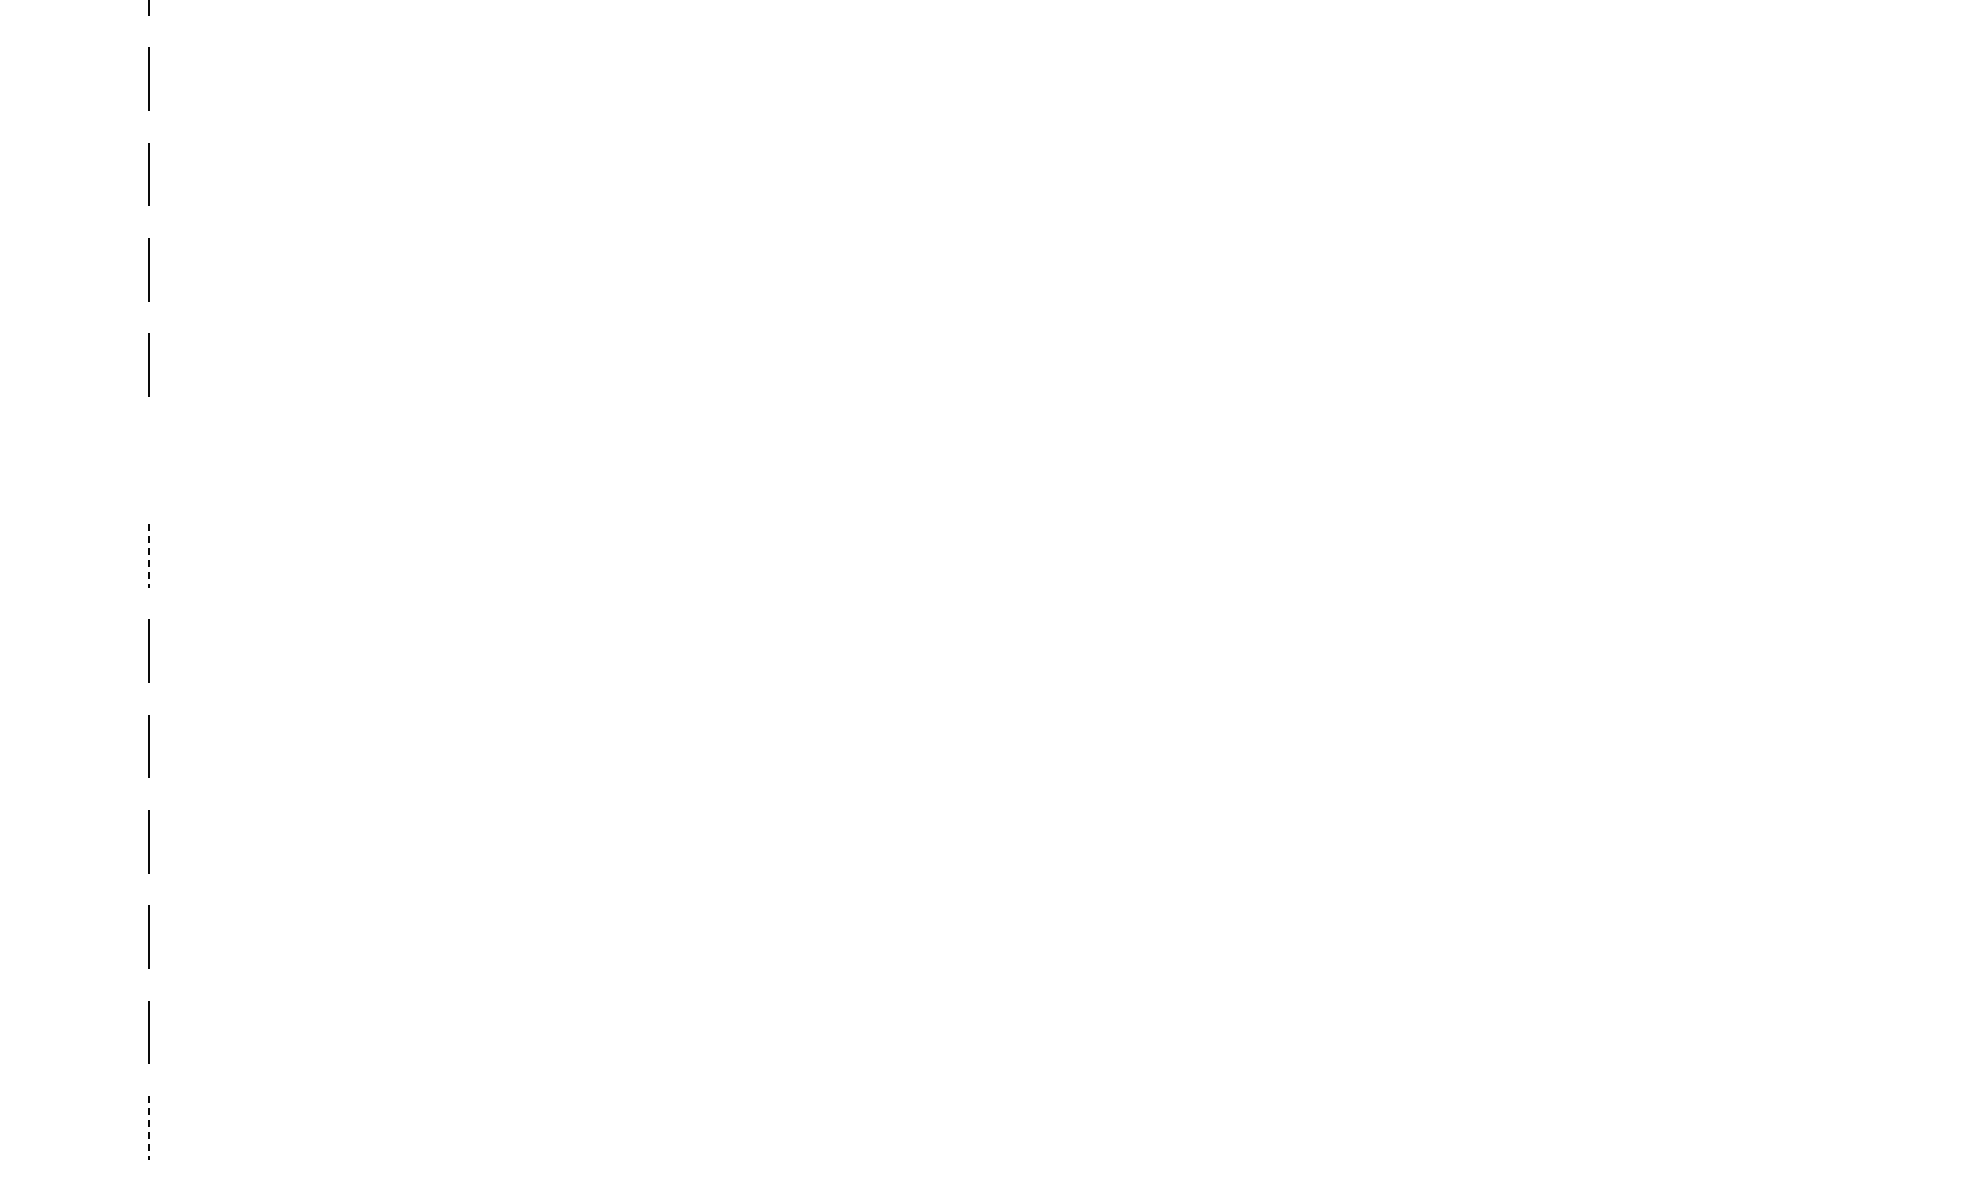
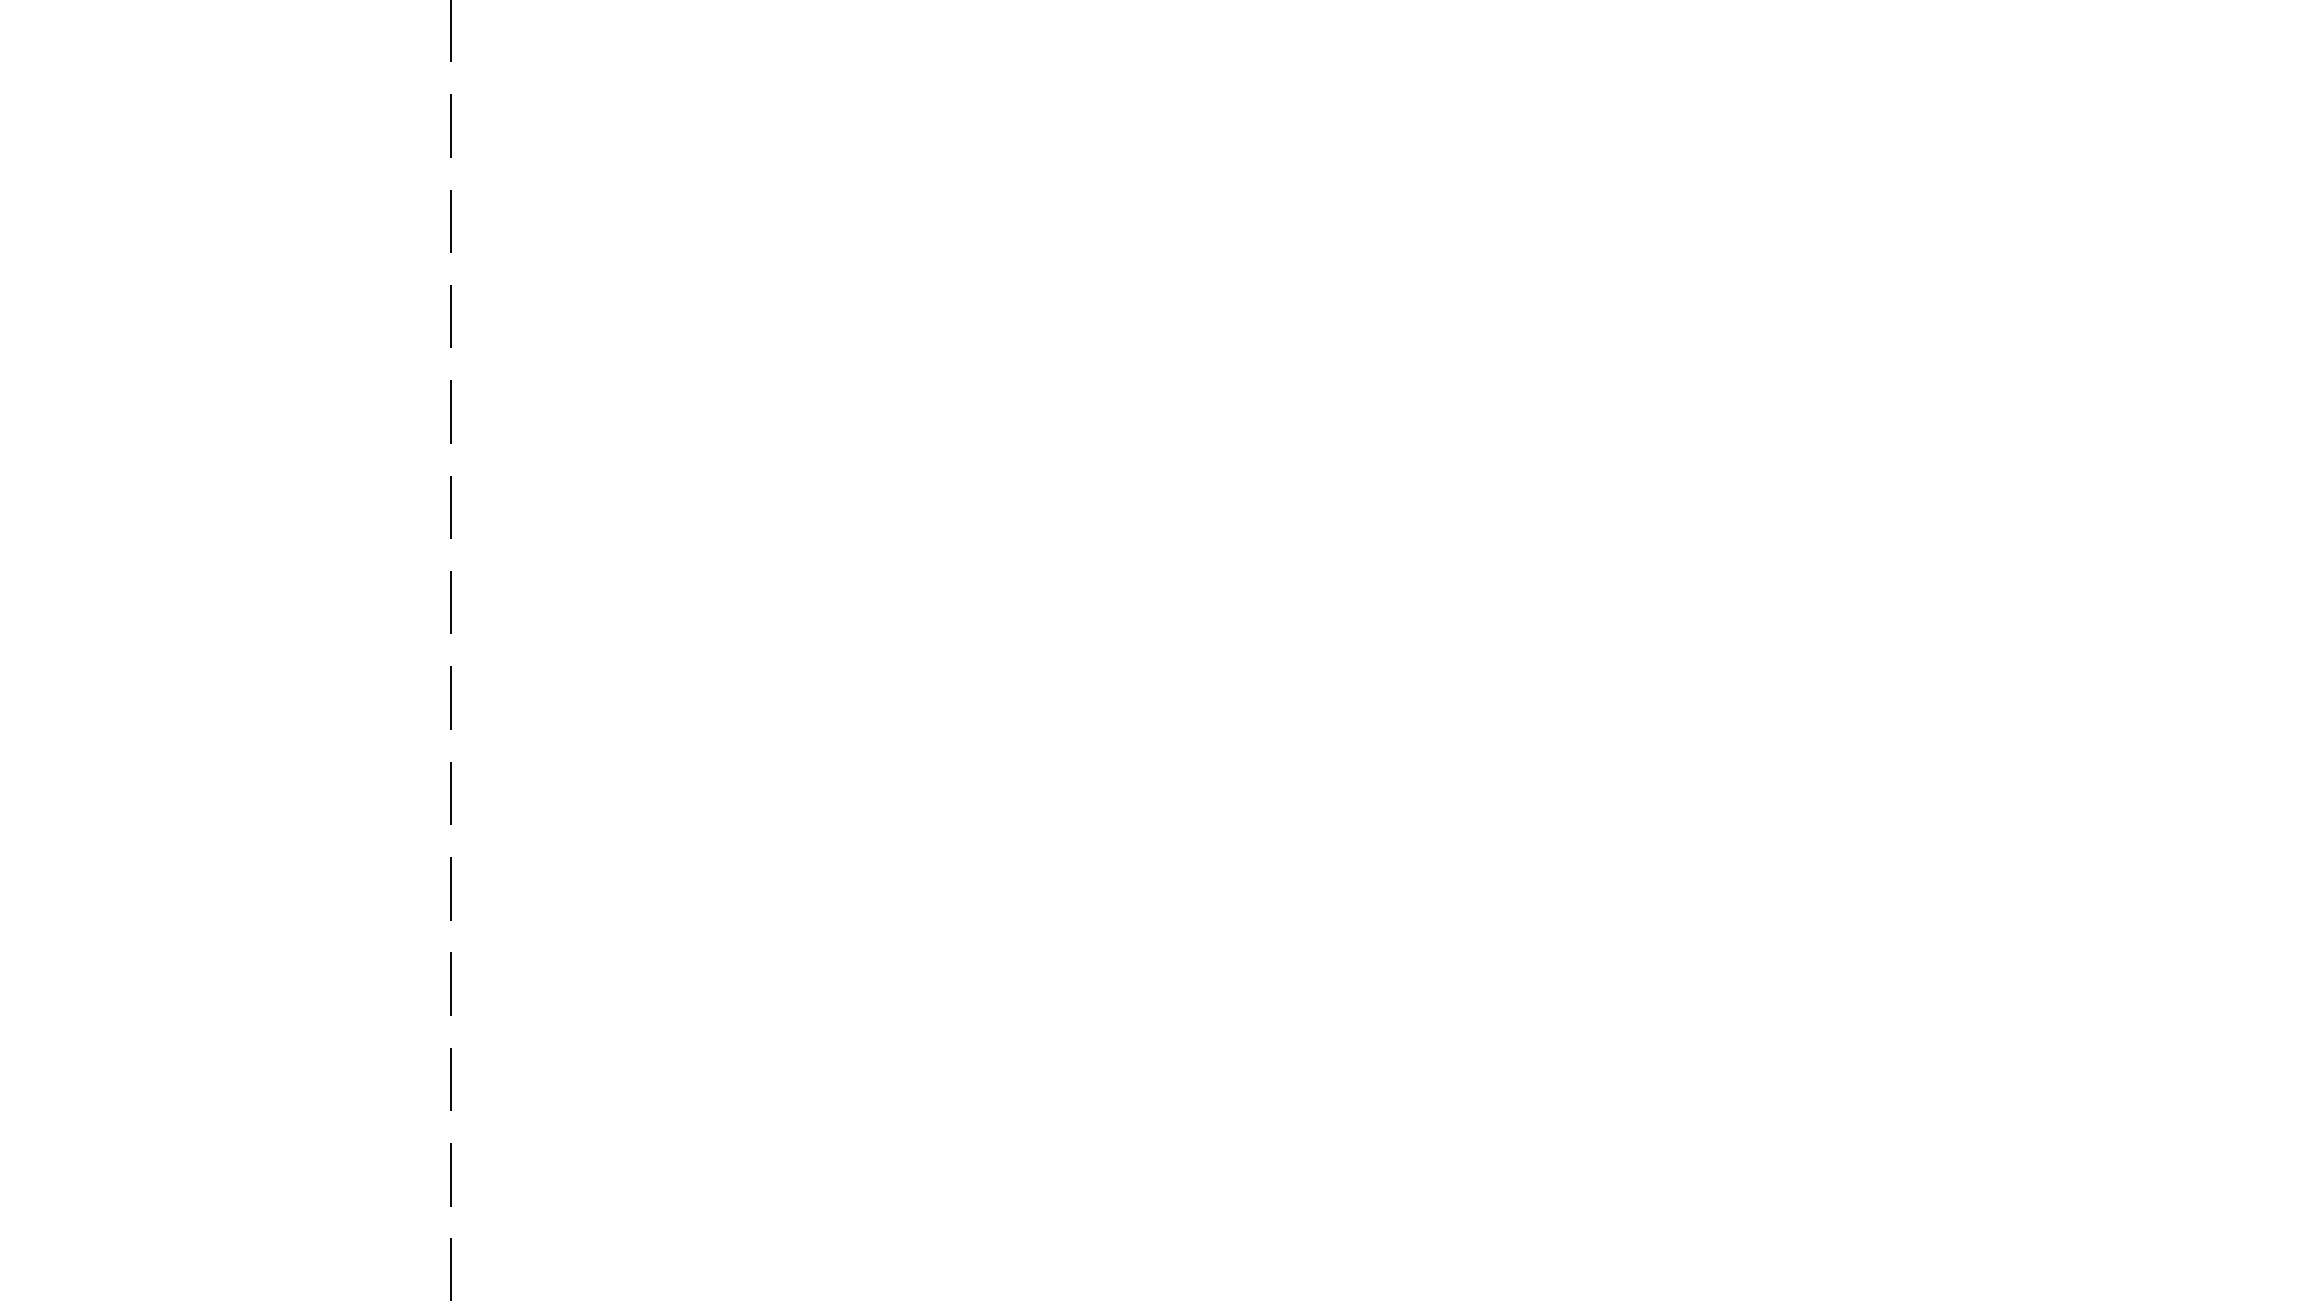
line: (148, 459) -> (450, 411), added
line: (149, 555) -> (451, 507), dashed -> solid
line: (149, 1127) -> (451, 1079), dashed -> solid

